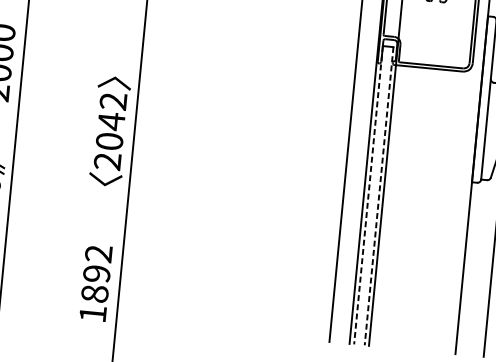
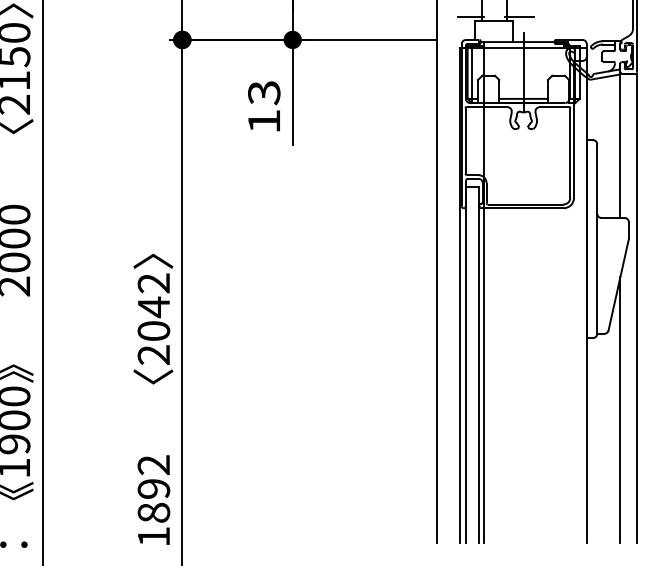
line: (368, 195) -> (465, 365), dashed -> solid
line: (379, 196) -> (478, 365), dashed -> solid

